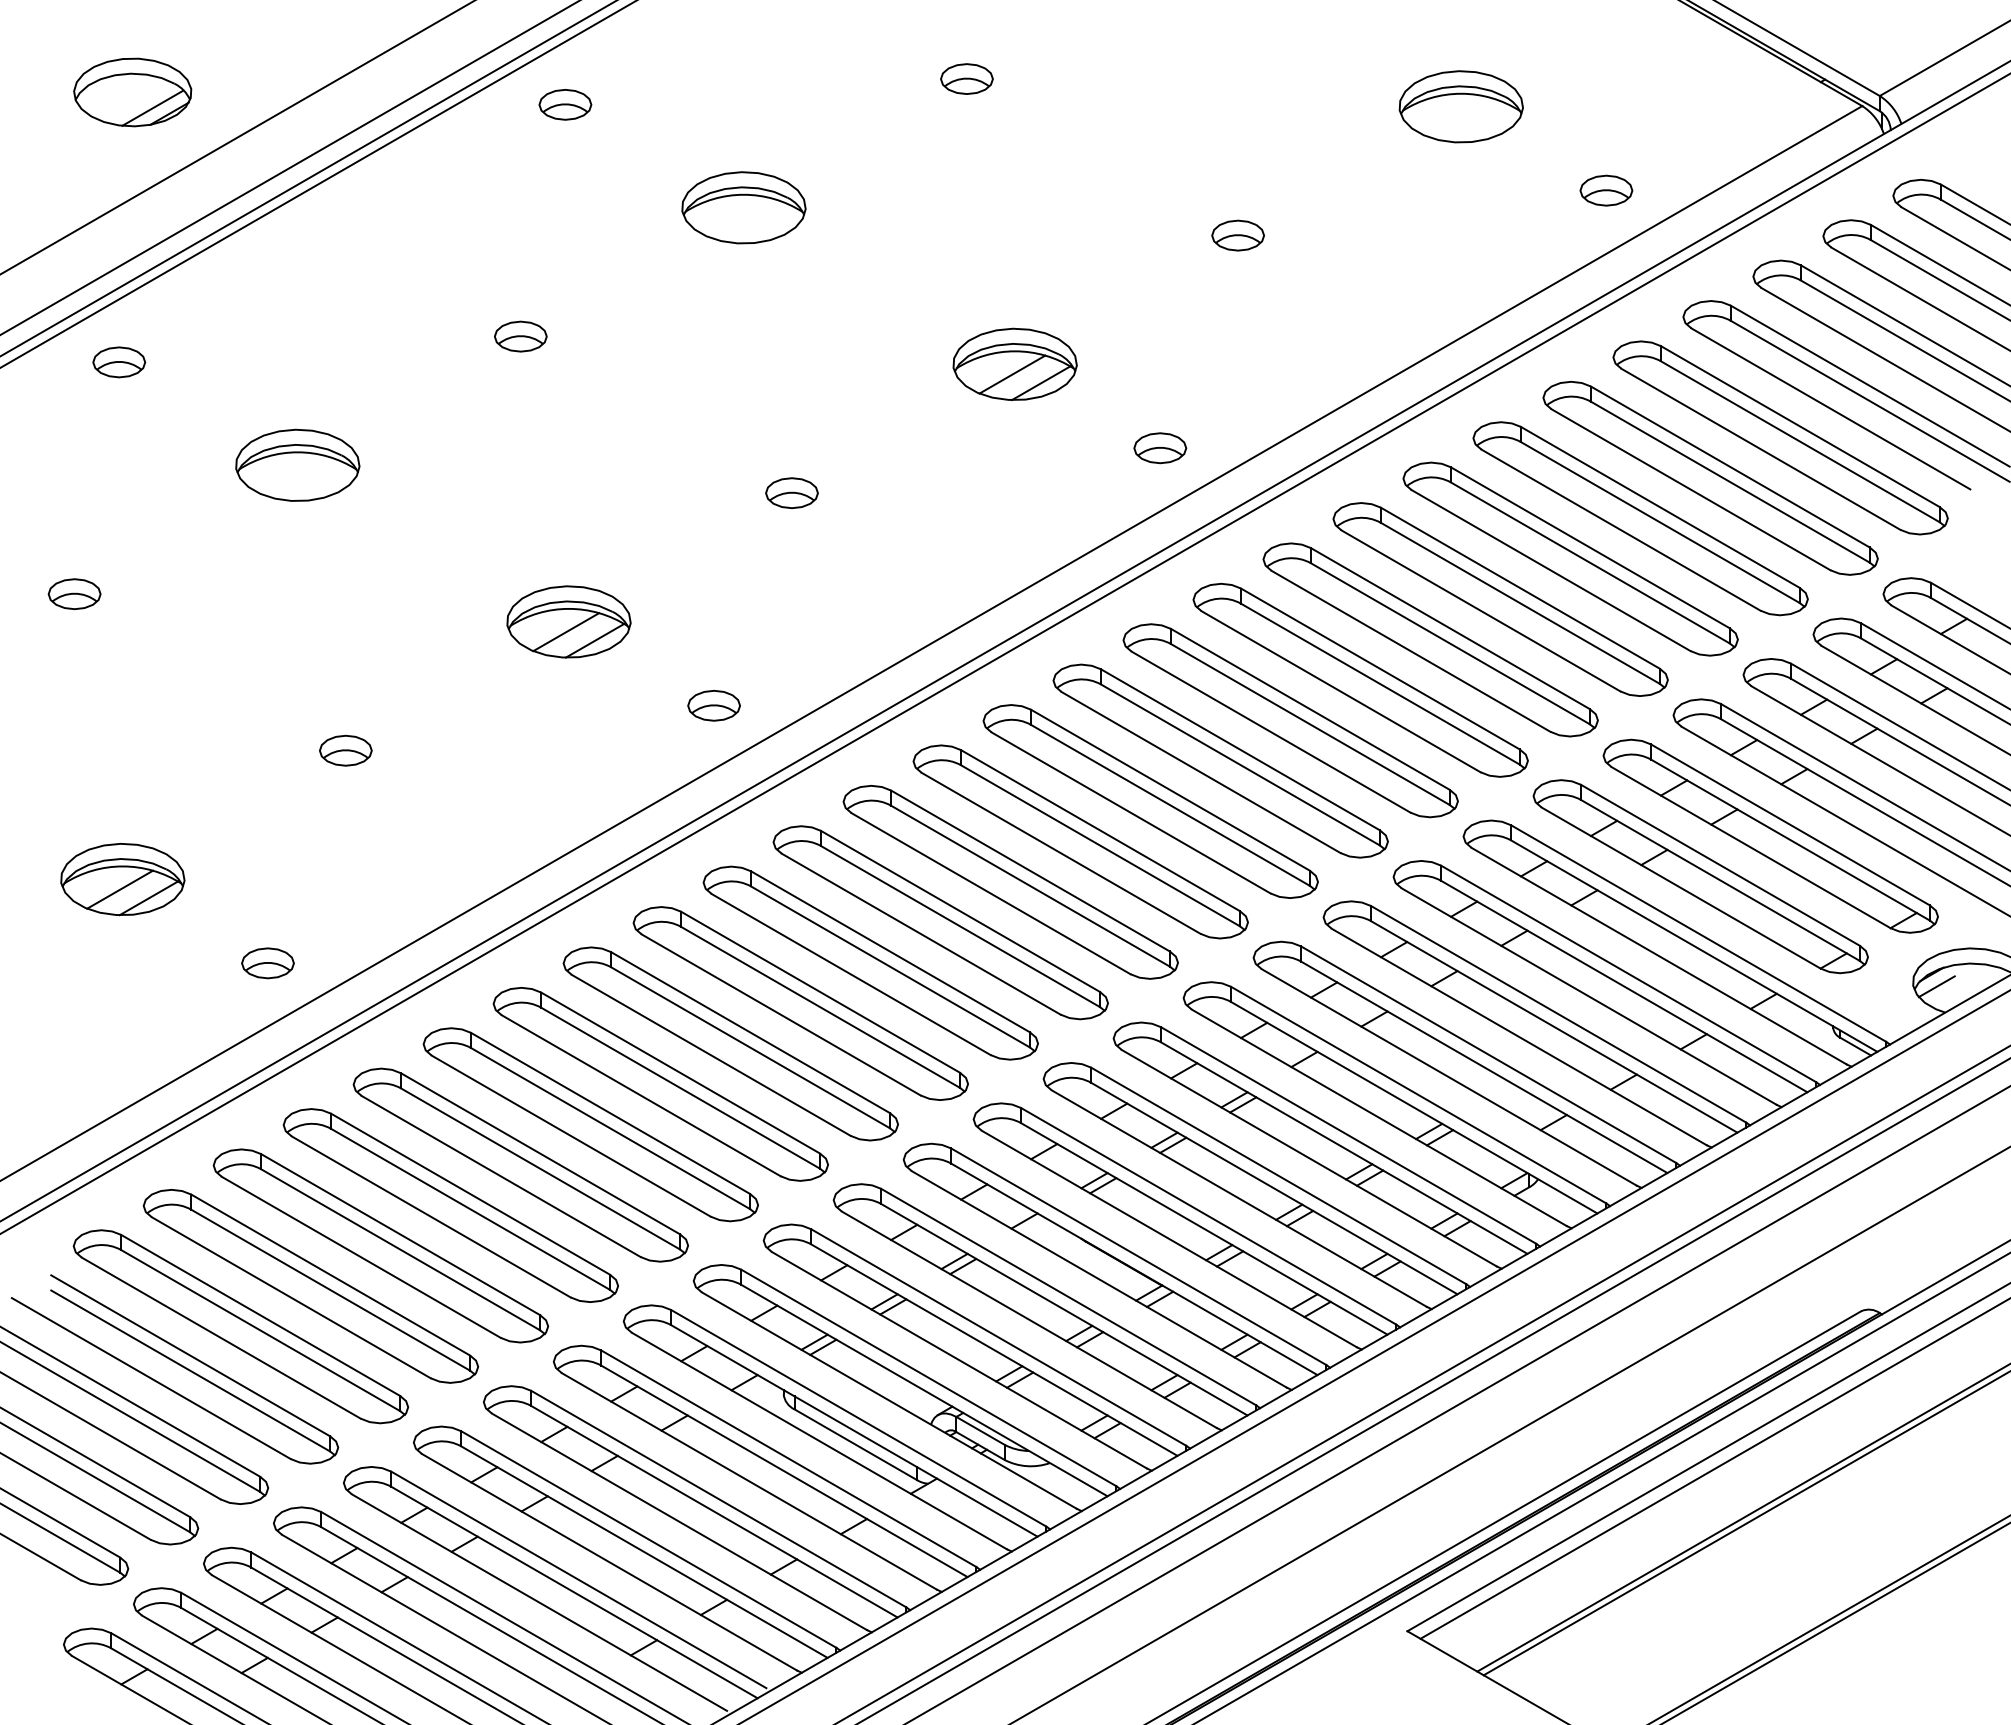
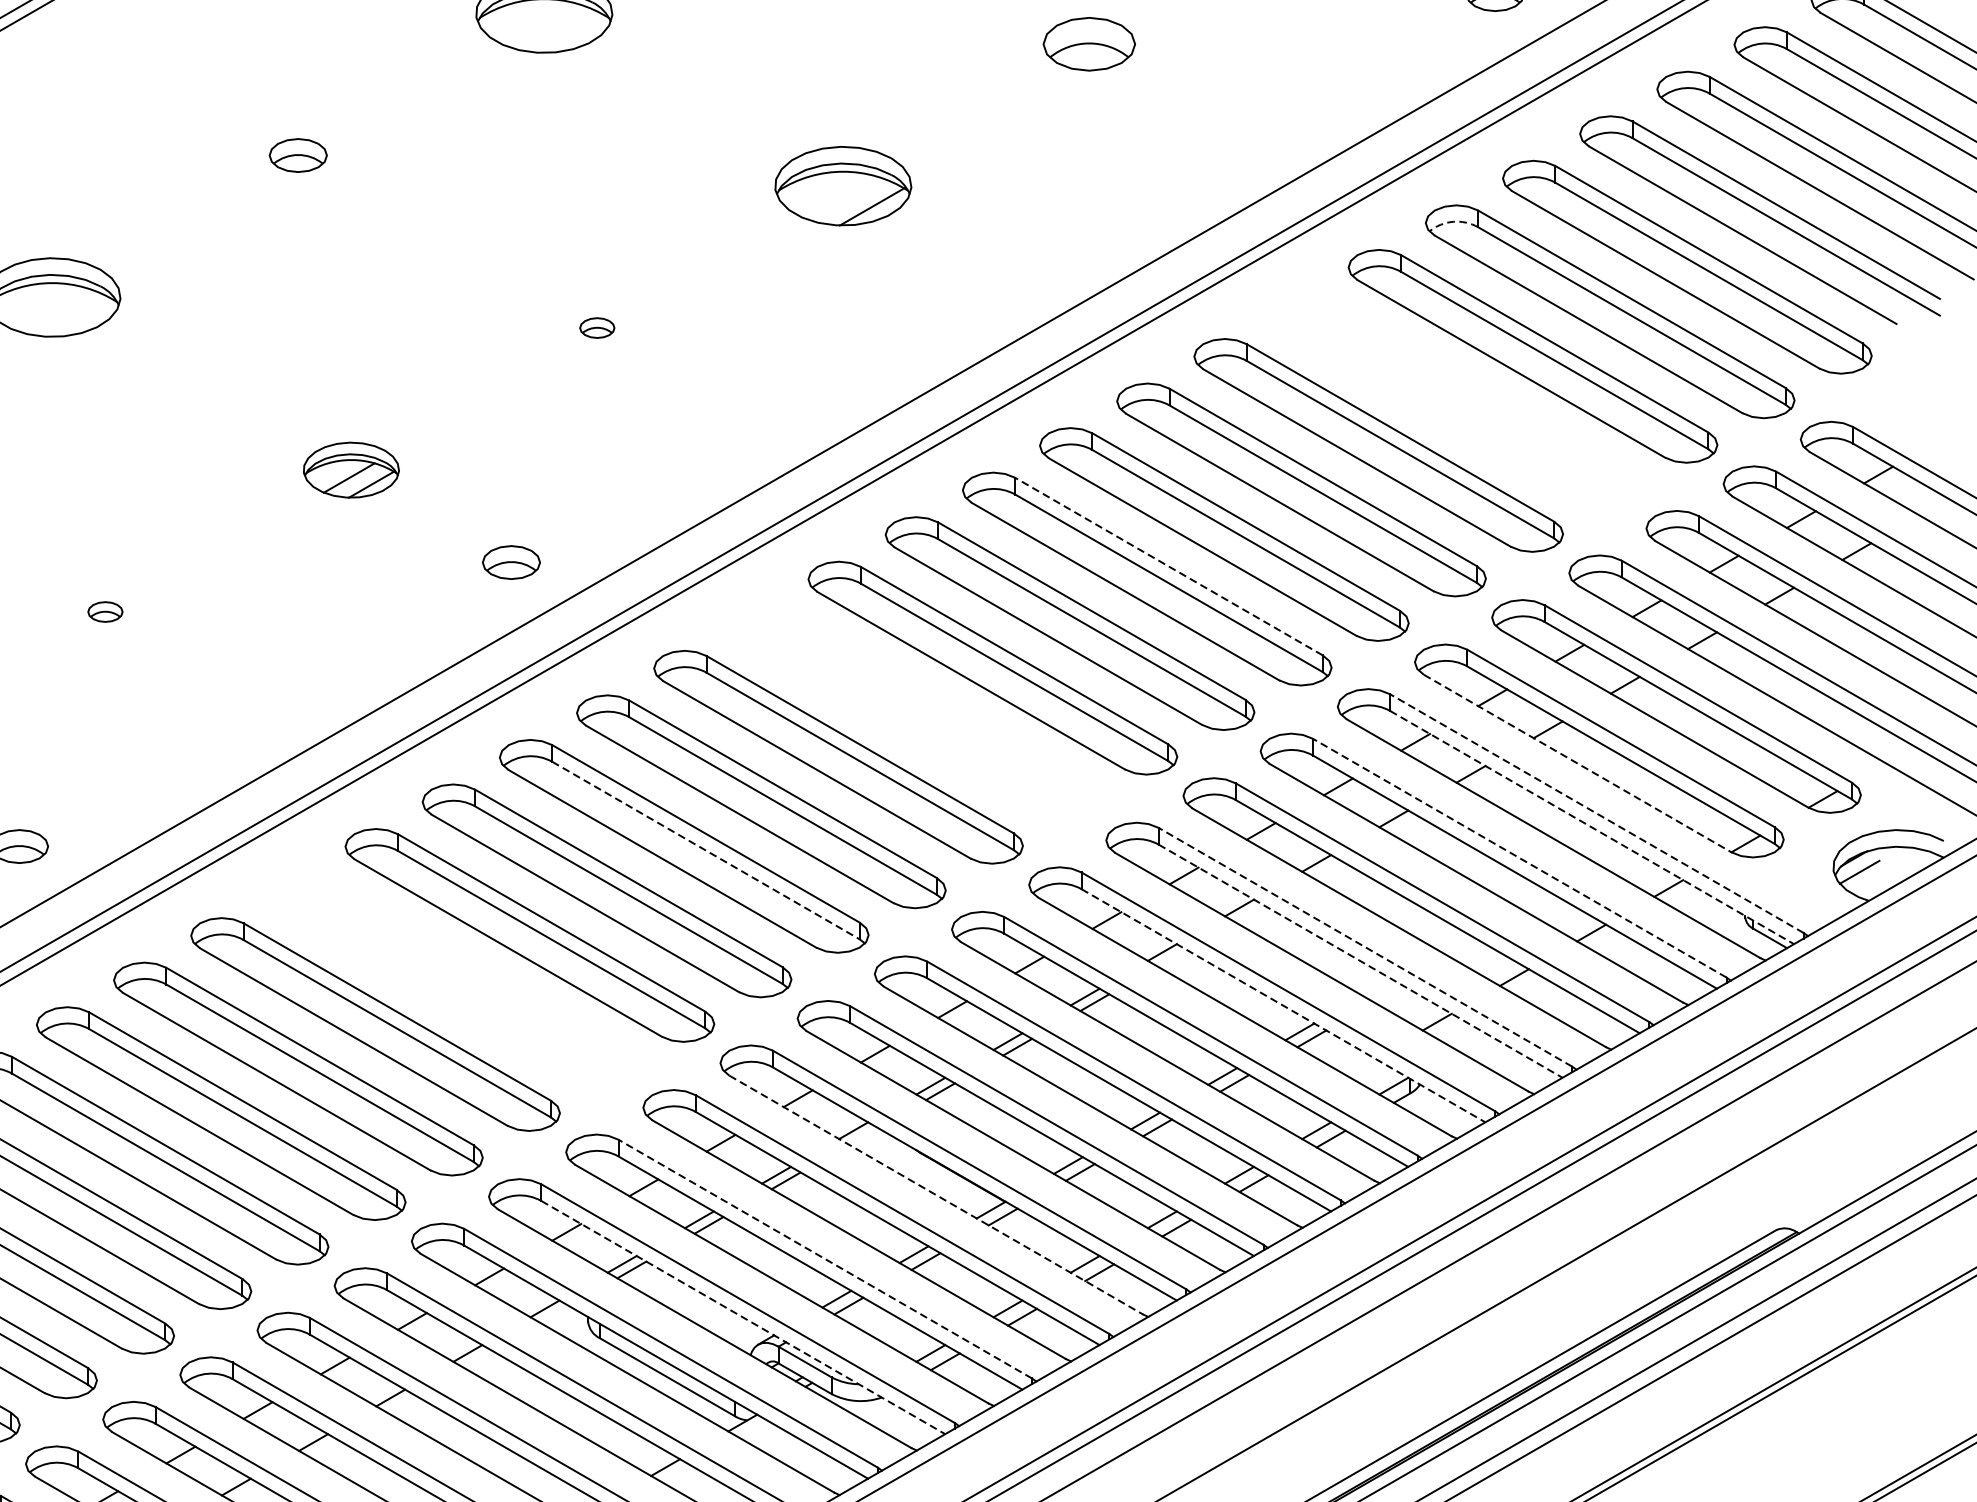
part: (1237, 235) -> (1088, 44), size x1.6
line: (1012, 374) -> (840, 197), removed
arc: (1568, 396) -> (1453, 221), solid -> dashed
part: (1160, 448) -> (1003, 278), removed
part: (791, 492) -> (596, 327), size x0.6
part: (1570, 558) -> (1455, 400), removed
part: (568, 621) -> (350, 469), size x0.7
line: (1310, 709) -> (1169, 566), solid -> dashed
part: (345, 750) -> (105, 611), size x0.6
part: (1080, 841) -> (915, 712), removed
line: (1681, 888) -> (1578, 764), solid -> dashed
line: (1698, 933) -> (1596, 813), solid -> dashed
line: (1694, 946) -> (1592, 827), solid -> dashed
line: (890, 966) -> (705, 850), solid -> dashed
line: (1628, 973) -> (1519, 857), solid -> dashed
line: (1488, 1054) -> (1365, 947), solid -> dashed
line: (1484, 1067) -> (1360, 961), solid -> dashed
part: (660, 1084) -> (452, 980), removed
line: (1414, 1107) -> (1283, 1005), solid -> dashed
line: (1099, 1279) -> (936, 1195), solid -> dashed
line: (998, 1337) -> (825, 1259), solid -> dashed
line: (924, 1390) -> (743, 1317), solid -> dashed

